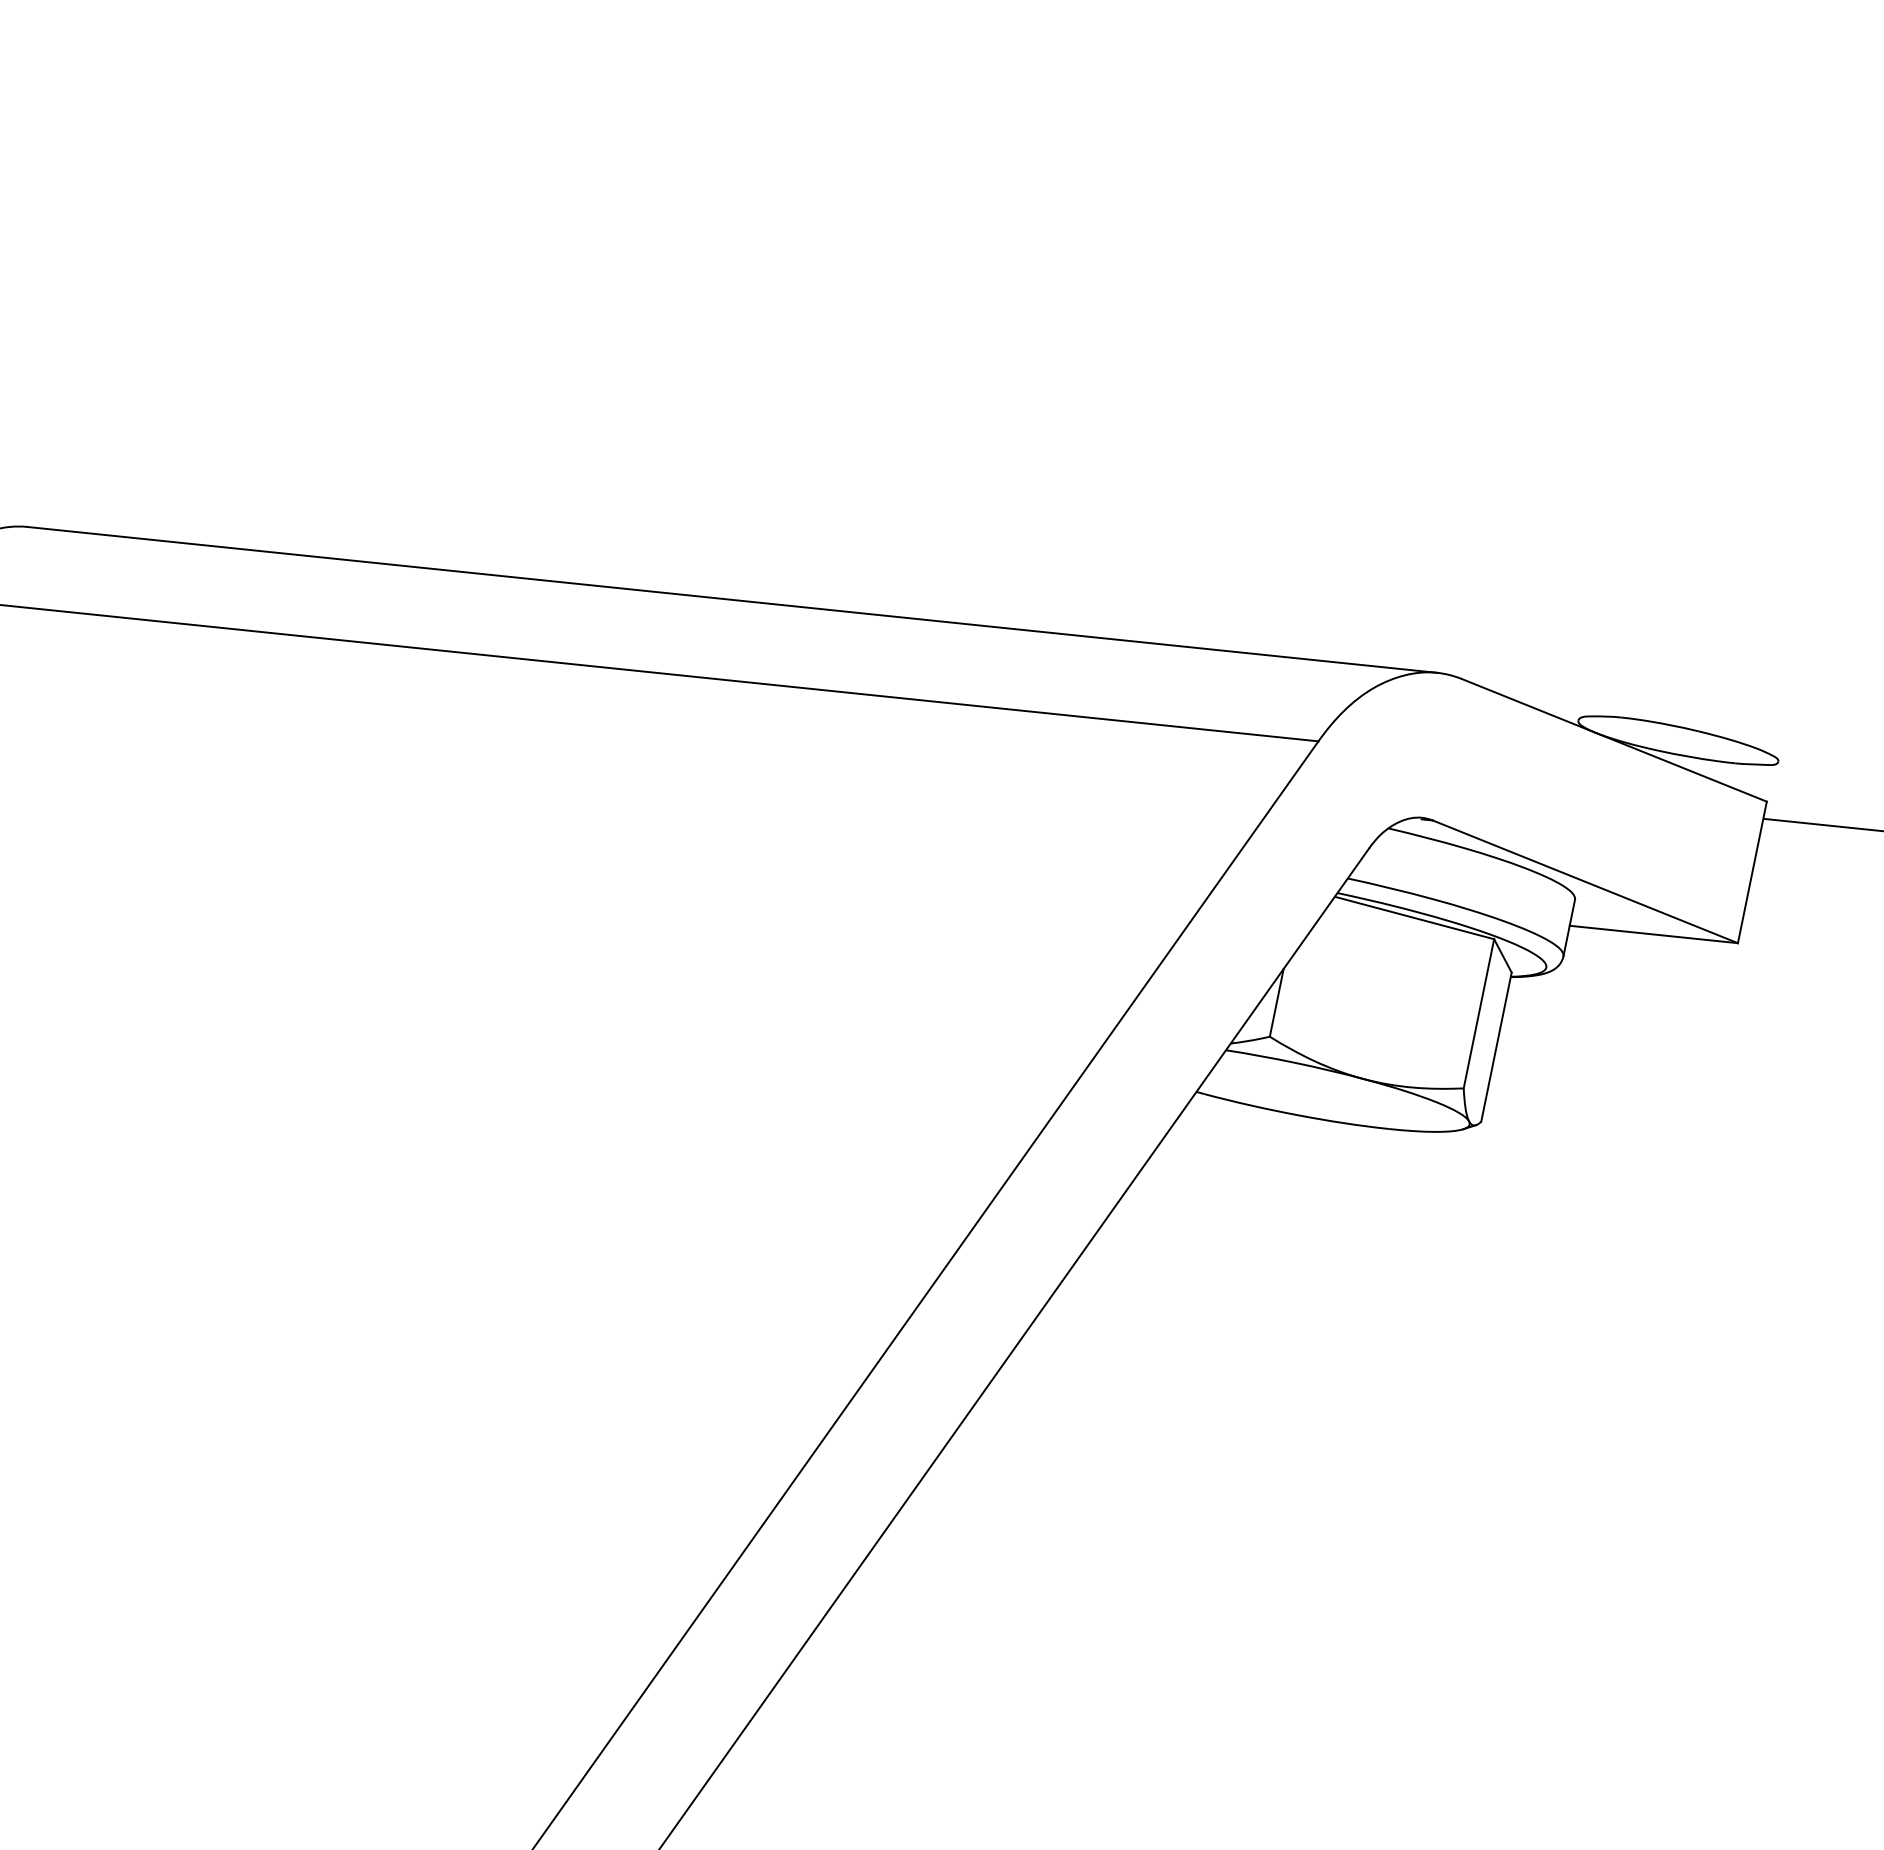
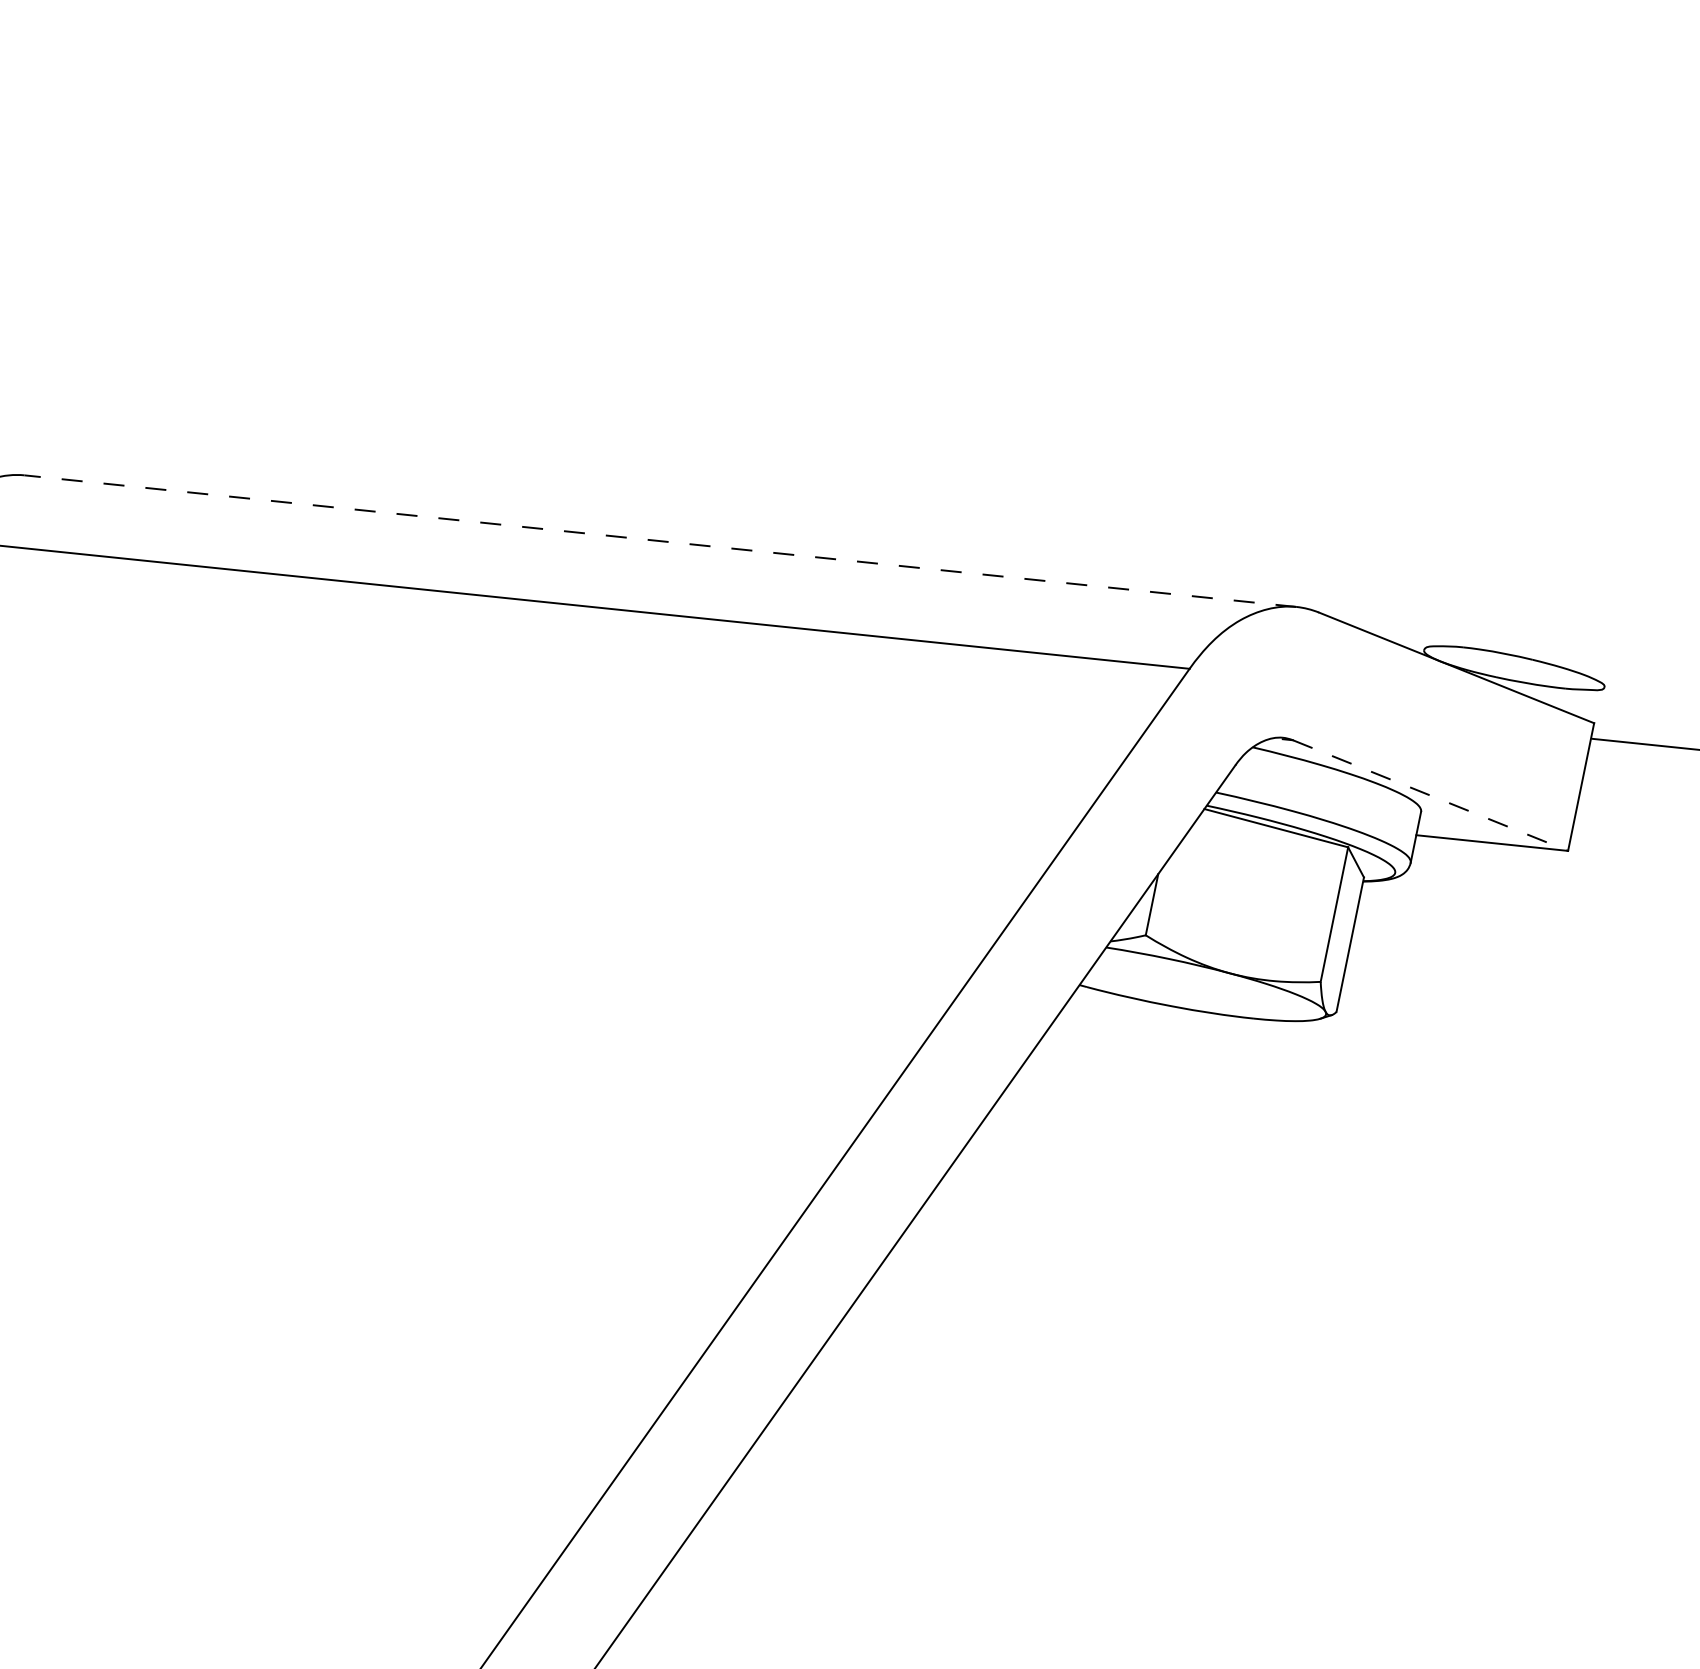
line: (731, 600) -> (660, 541), solid -> dashed
line: (1586, 881) -> (1431, 795), solid -> dashed

